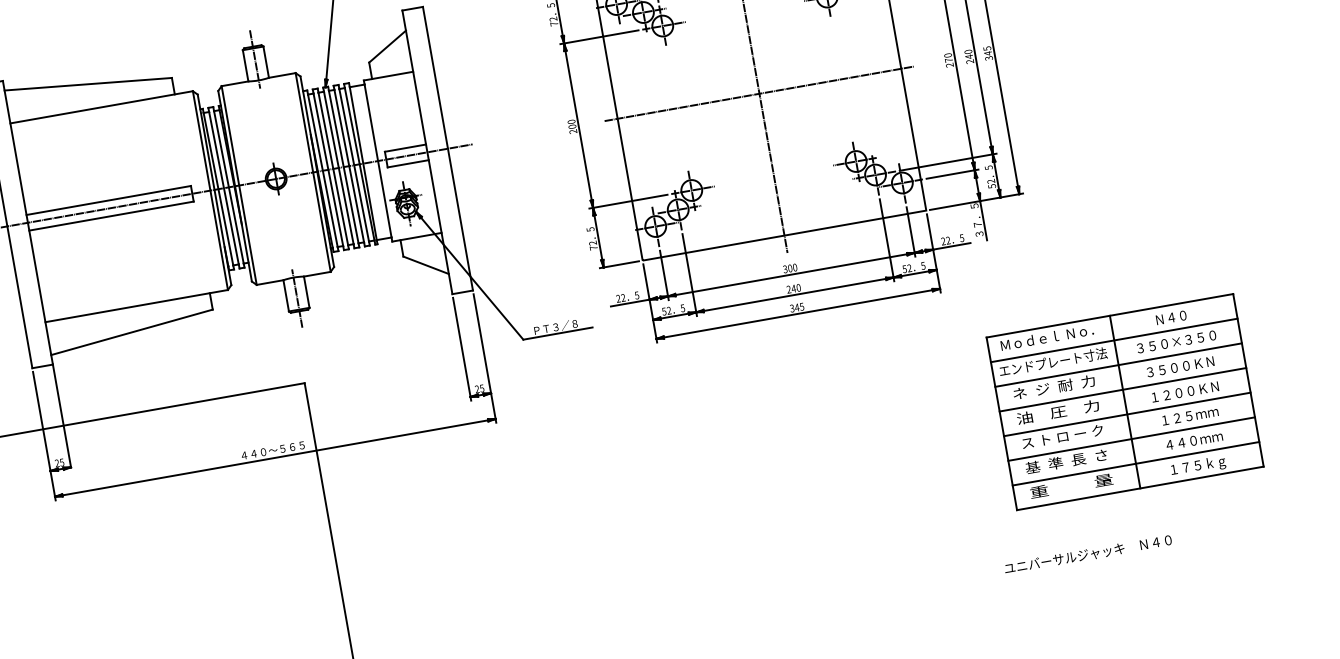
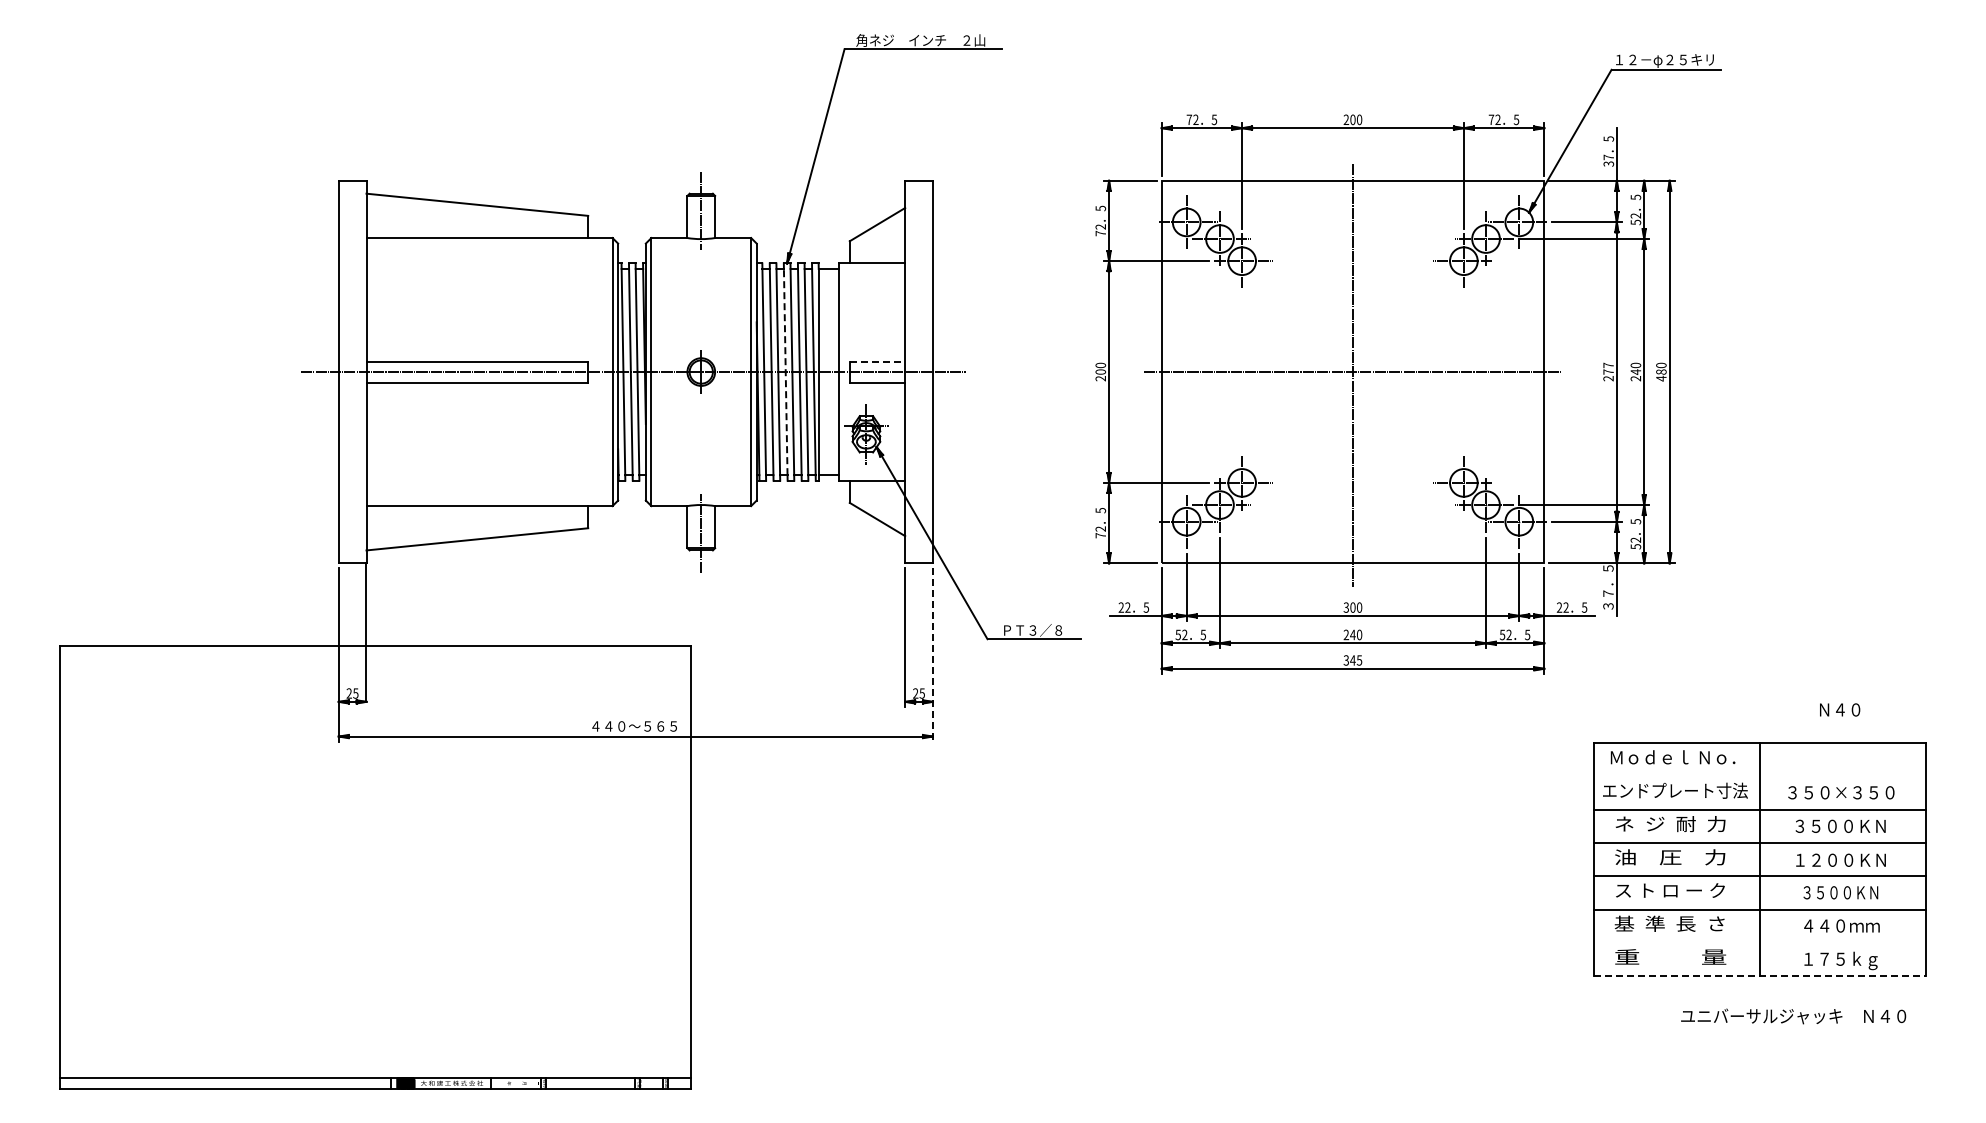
text: (988, 53) -> (1661, 371), 345 -> 480
text: (948, 55) -> (1608, 365), 270 -> 277
line: (405, 148) -> (877, 361), solid -> dashed
line: (338, 167) -> (785, 371), solid -> dashed
text: (1171, 317) -> (1840, 709), moved
line: (1113, 340) -> (1759, 776), removed
line: (484, 358) -> (932, 654), solid -> dashed
text: (1189, 415) -> (1841, 892), １２５ｍｍ -> ３５００ＫＮ
line: (1135, 463) -> (1759, 942), removed
line: (1140, 488) -> (1760, 976), solid -> dashed
text: (1088, 554) -> (1793, 1016), moved

